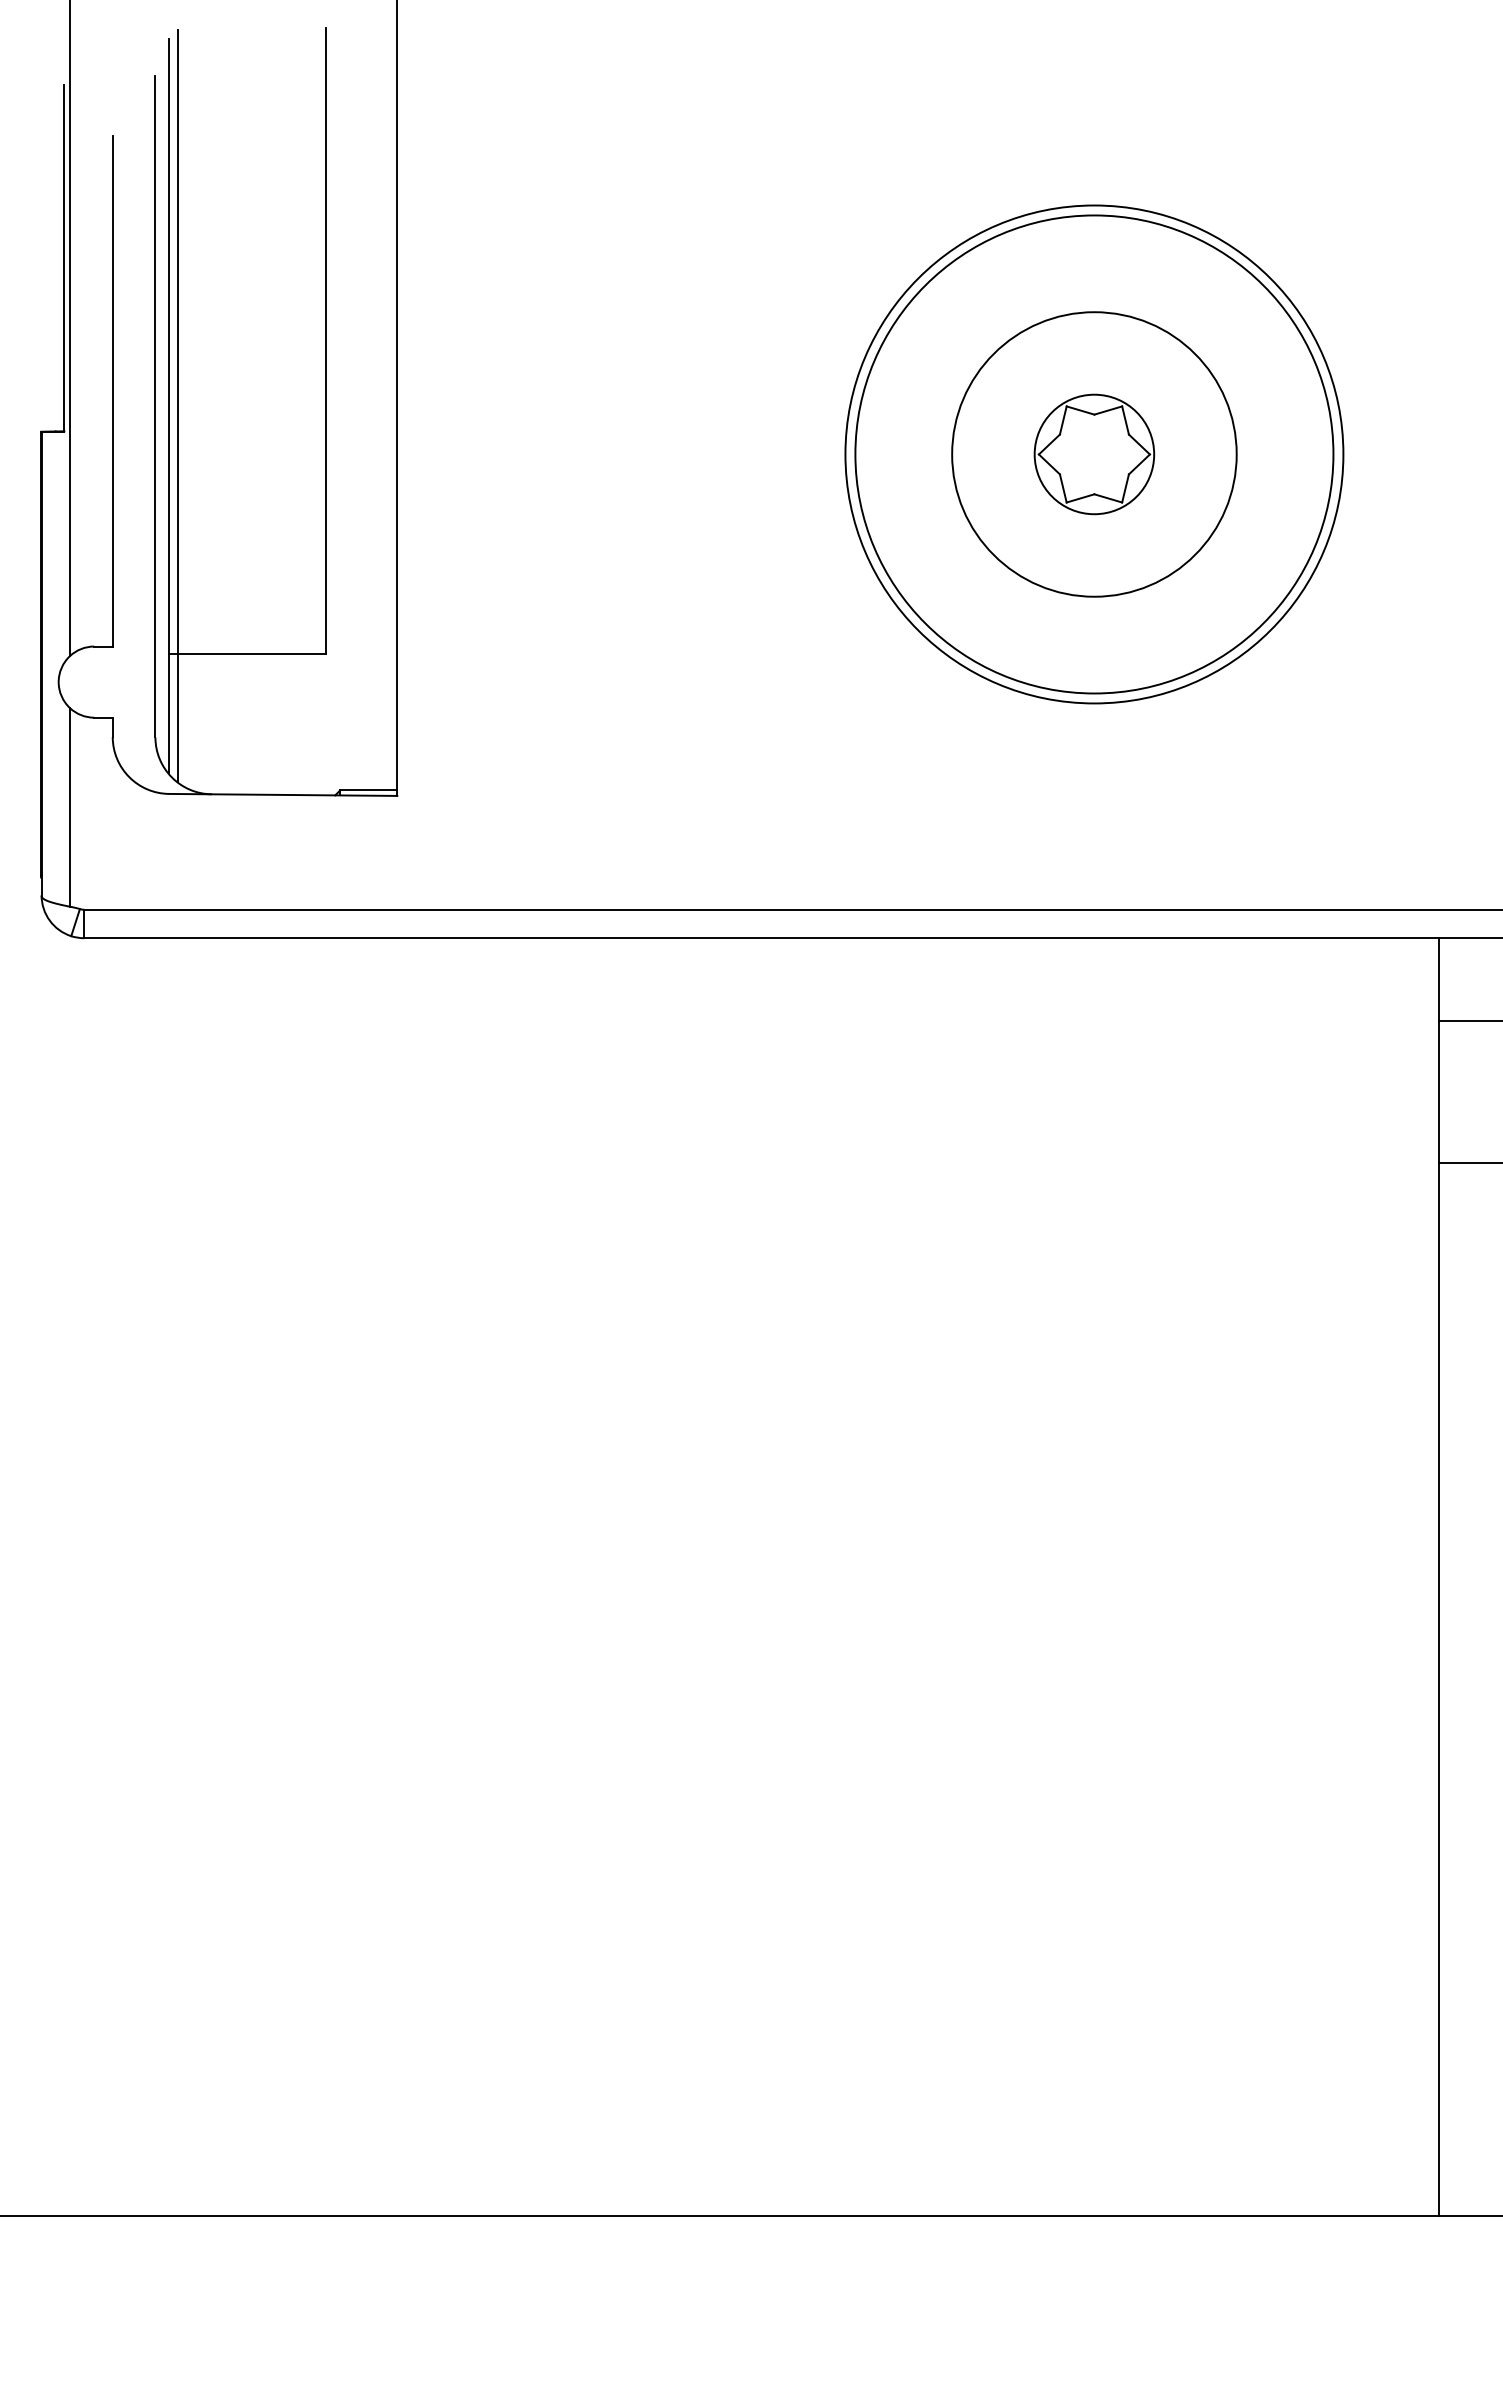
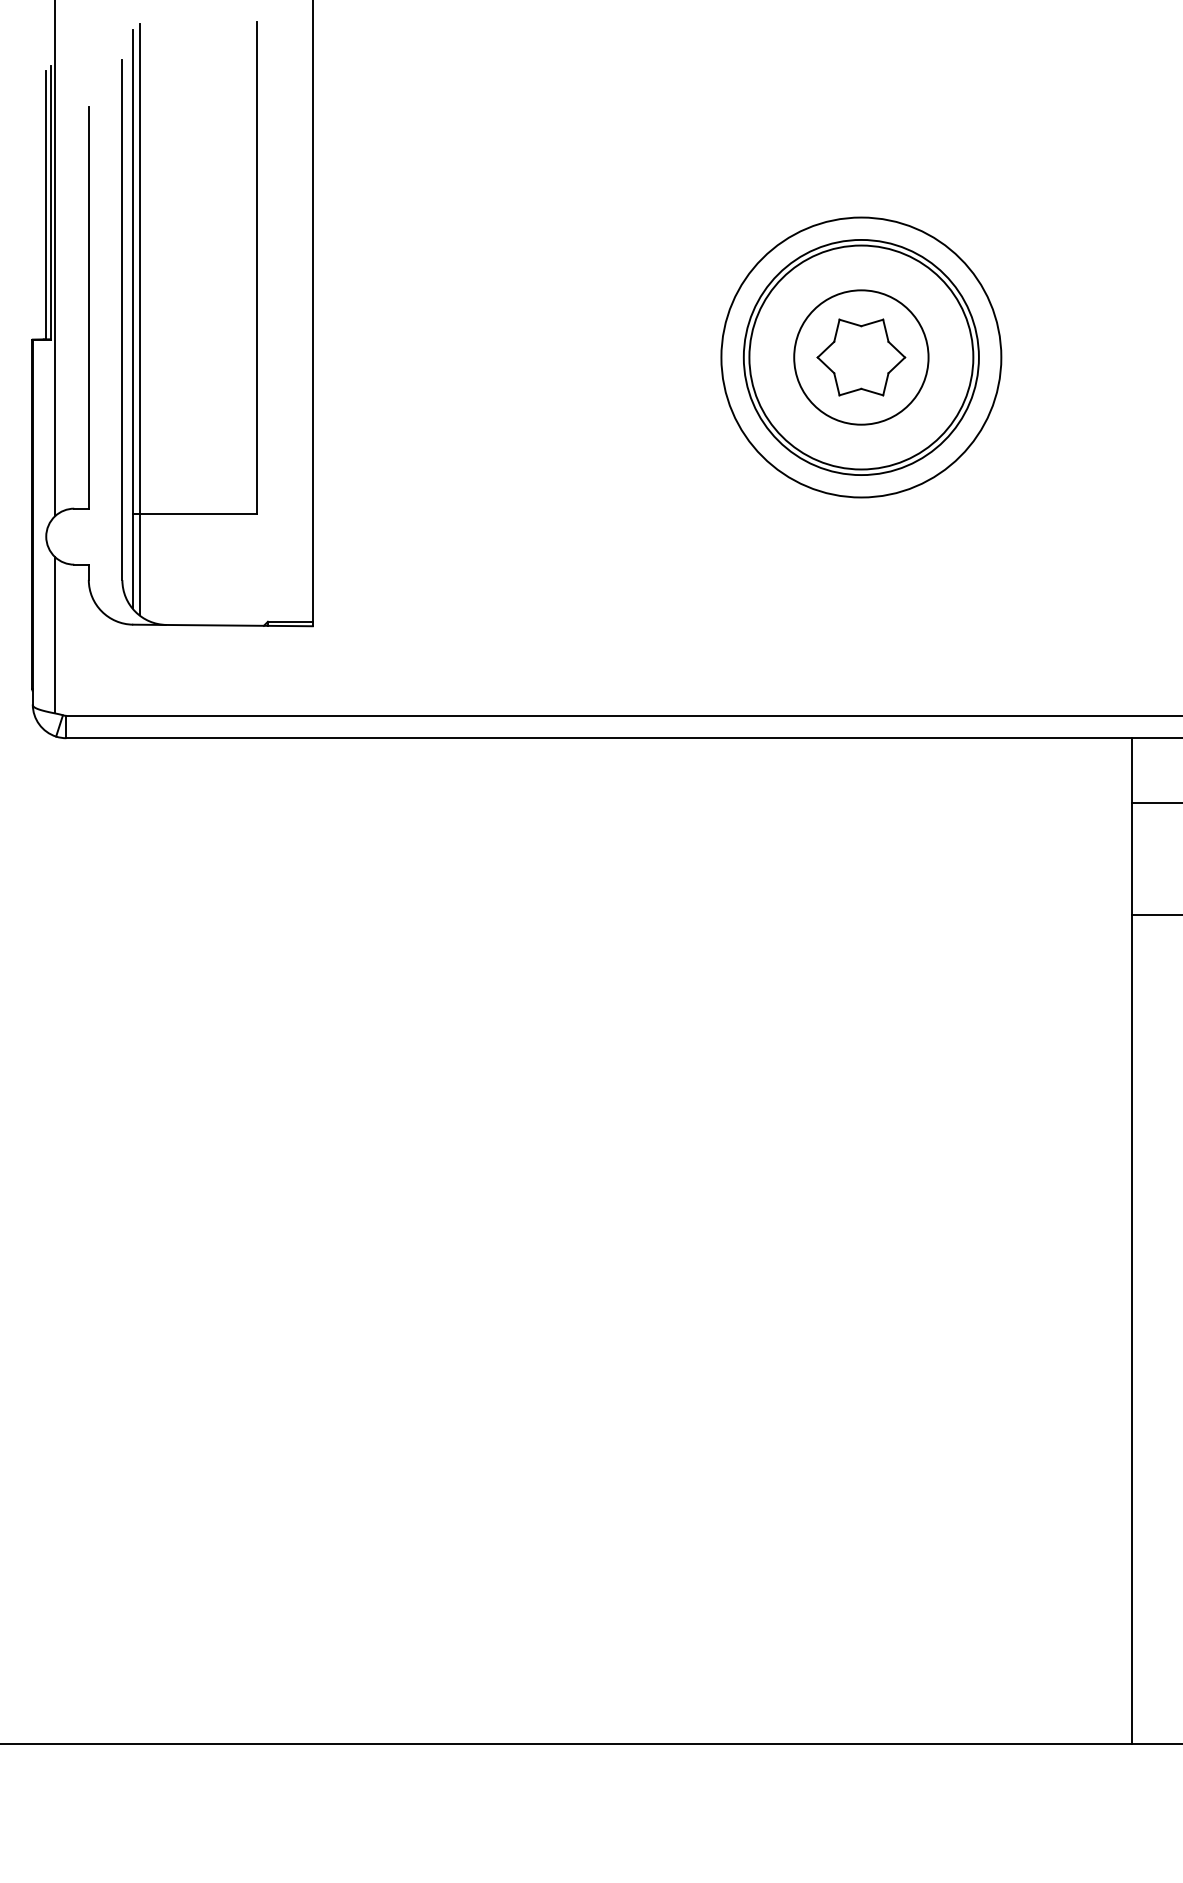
line: (58, 260) -> (46, 204), added
circle: (1094, 454) -> (861, 357), size x0.62
circle: (1094, 454) -> (861, 357), size x0.71
circle: (1094, 454) -> (861, 357), size x1.43

